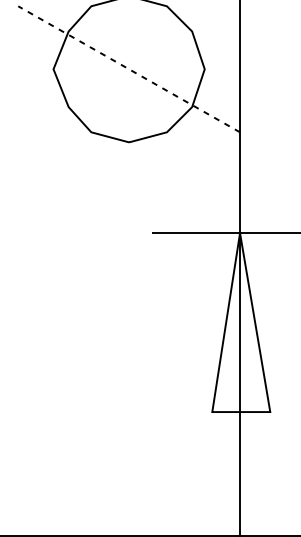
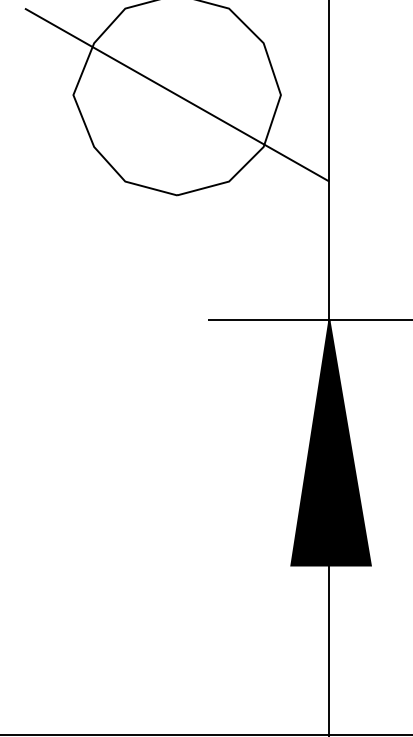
line: (128, 68) -> (176, 94), dashed -> solid
fill: (240, 322) -> (330, 442), added

